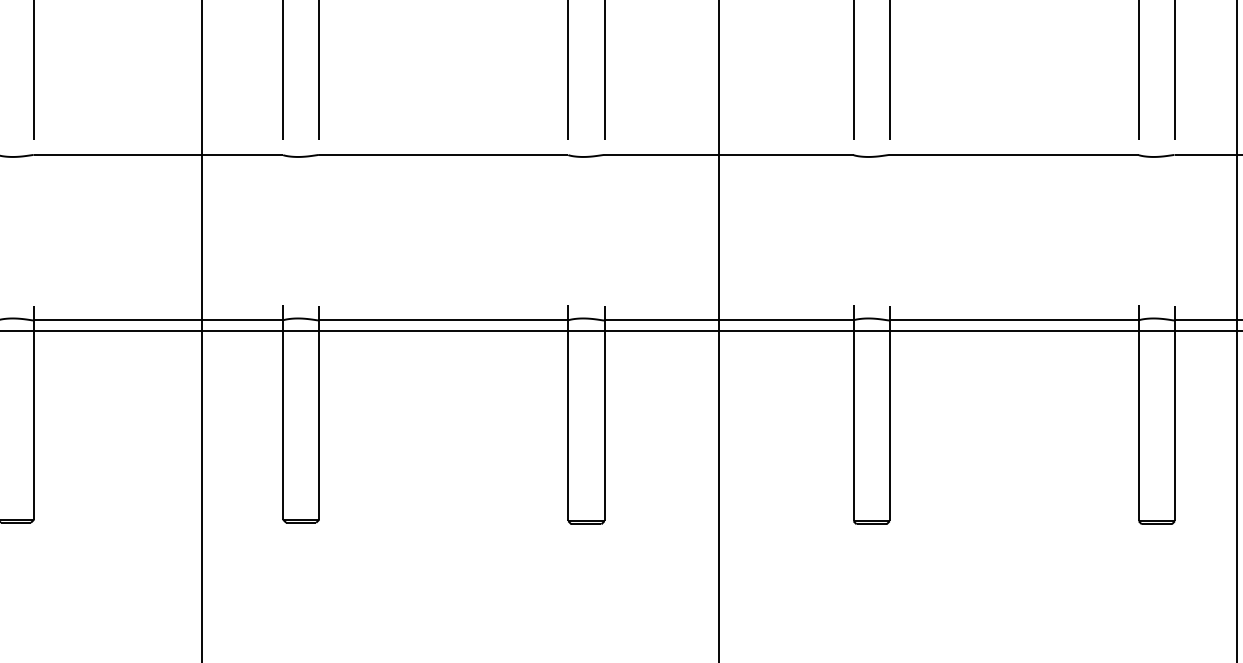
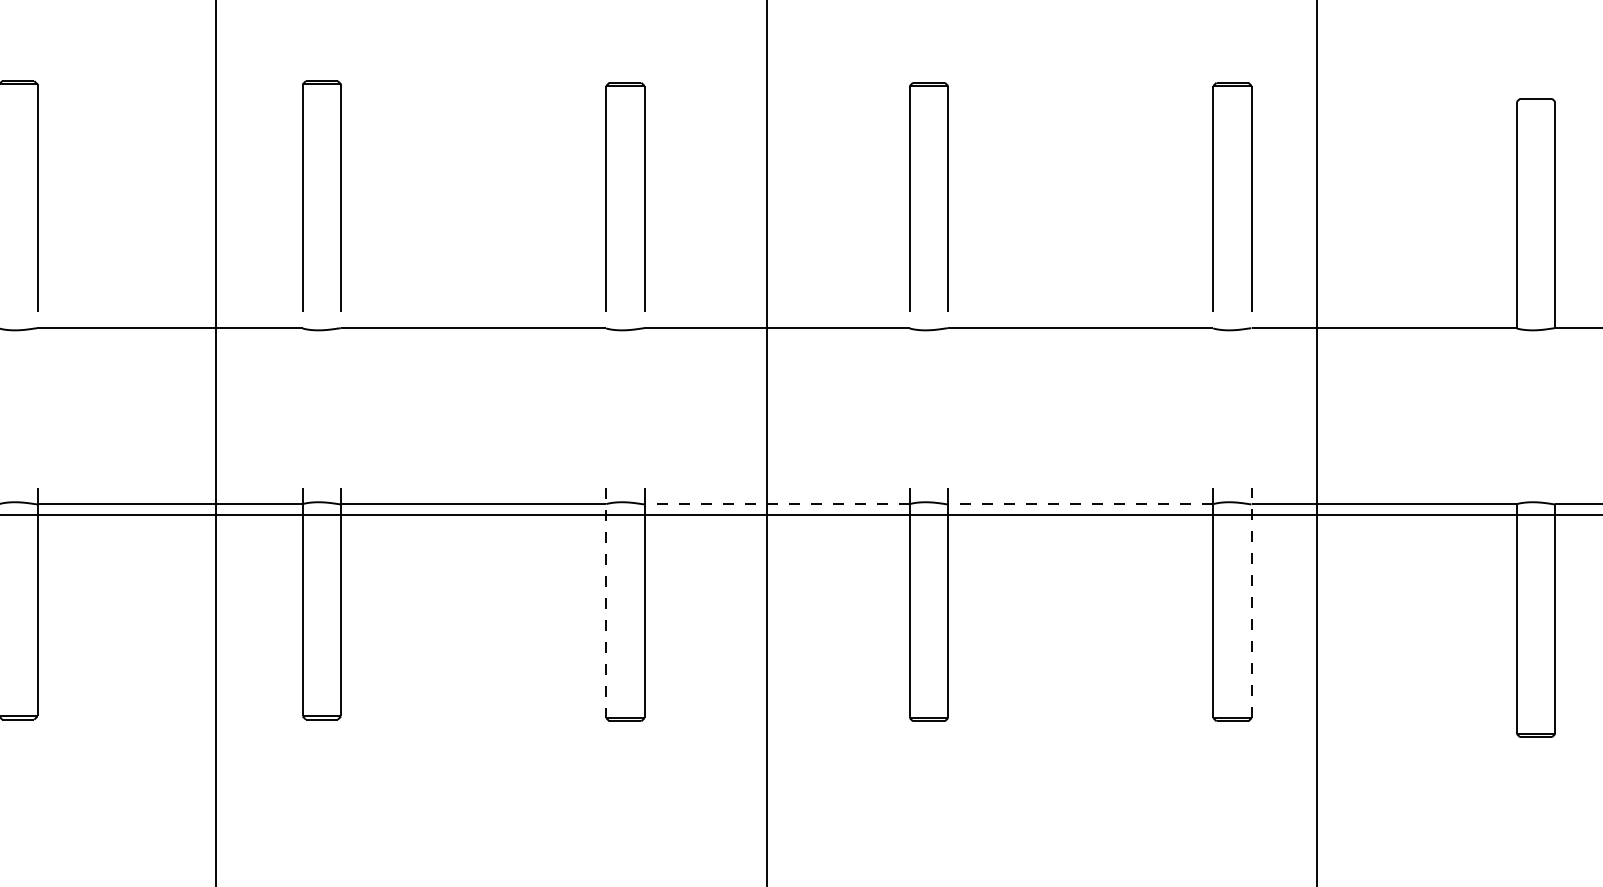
line: (729, 320) -> (777, 504), solid -> dashed
line: (1014, 320) -> (1080, 504), solid -> dashed
line: (568, 413) -> (606, 603), solid -> dashed
line: (1174, 413) -> (1251, 603), solid -> dashed

